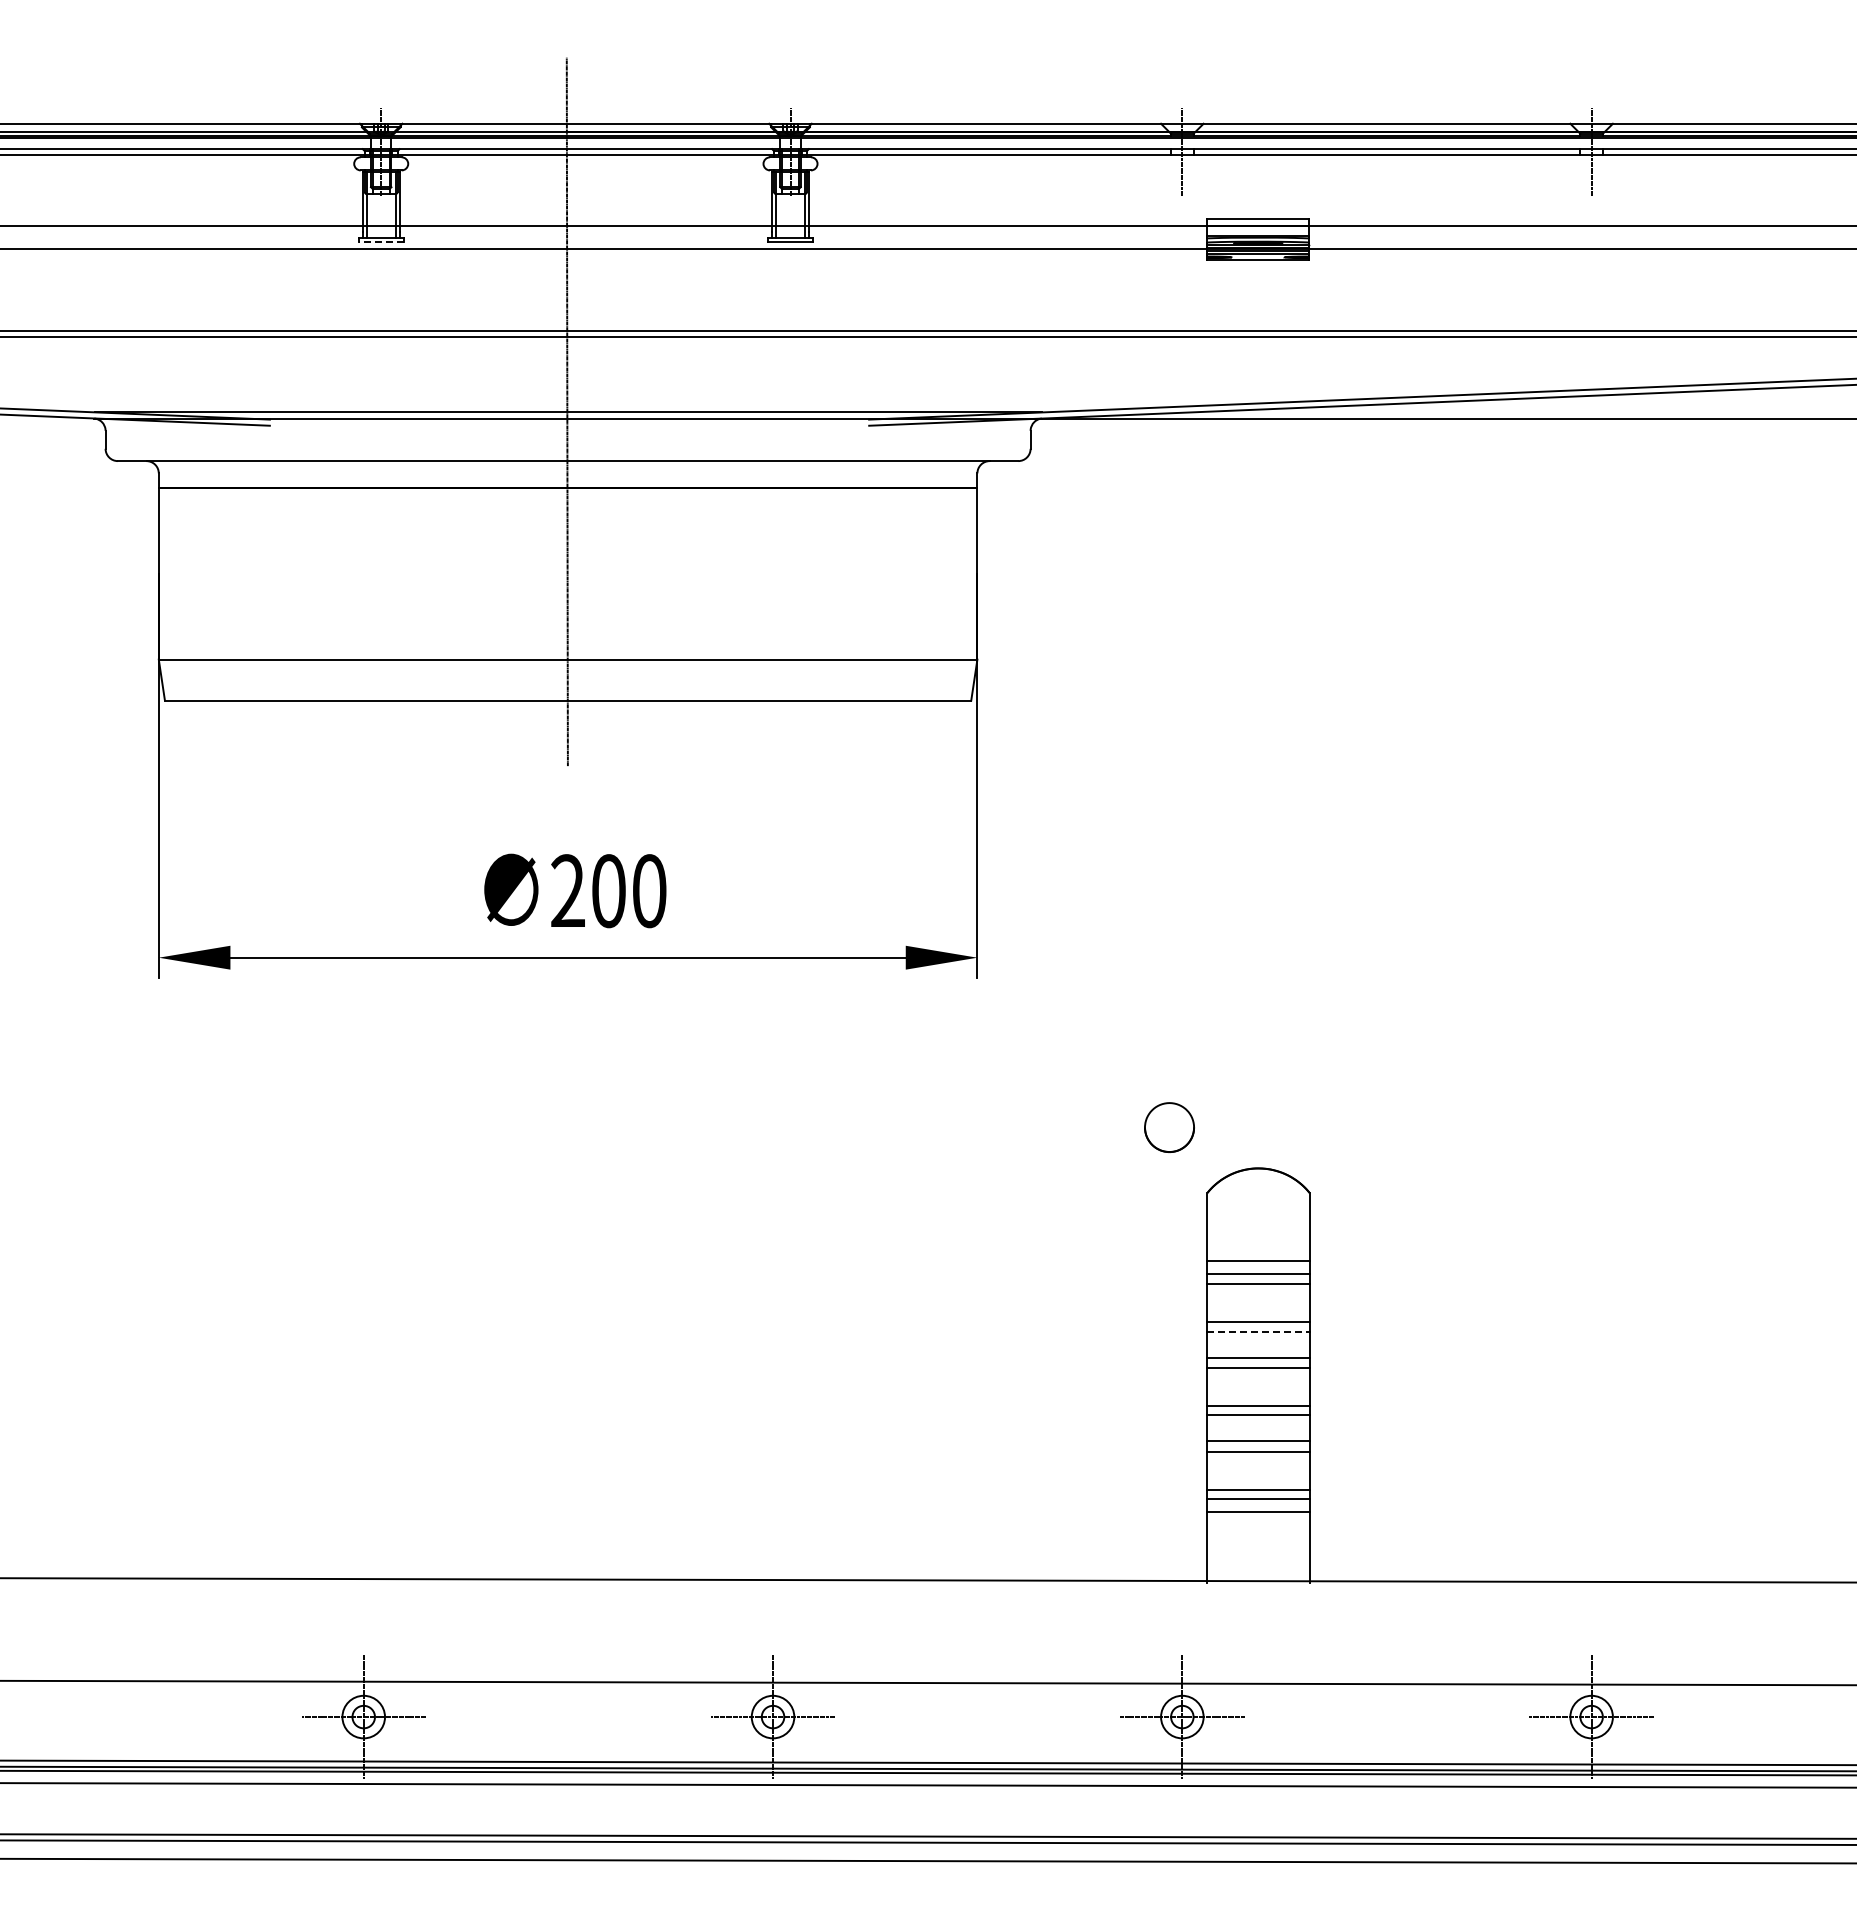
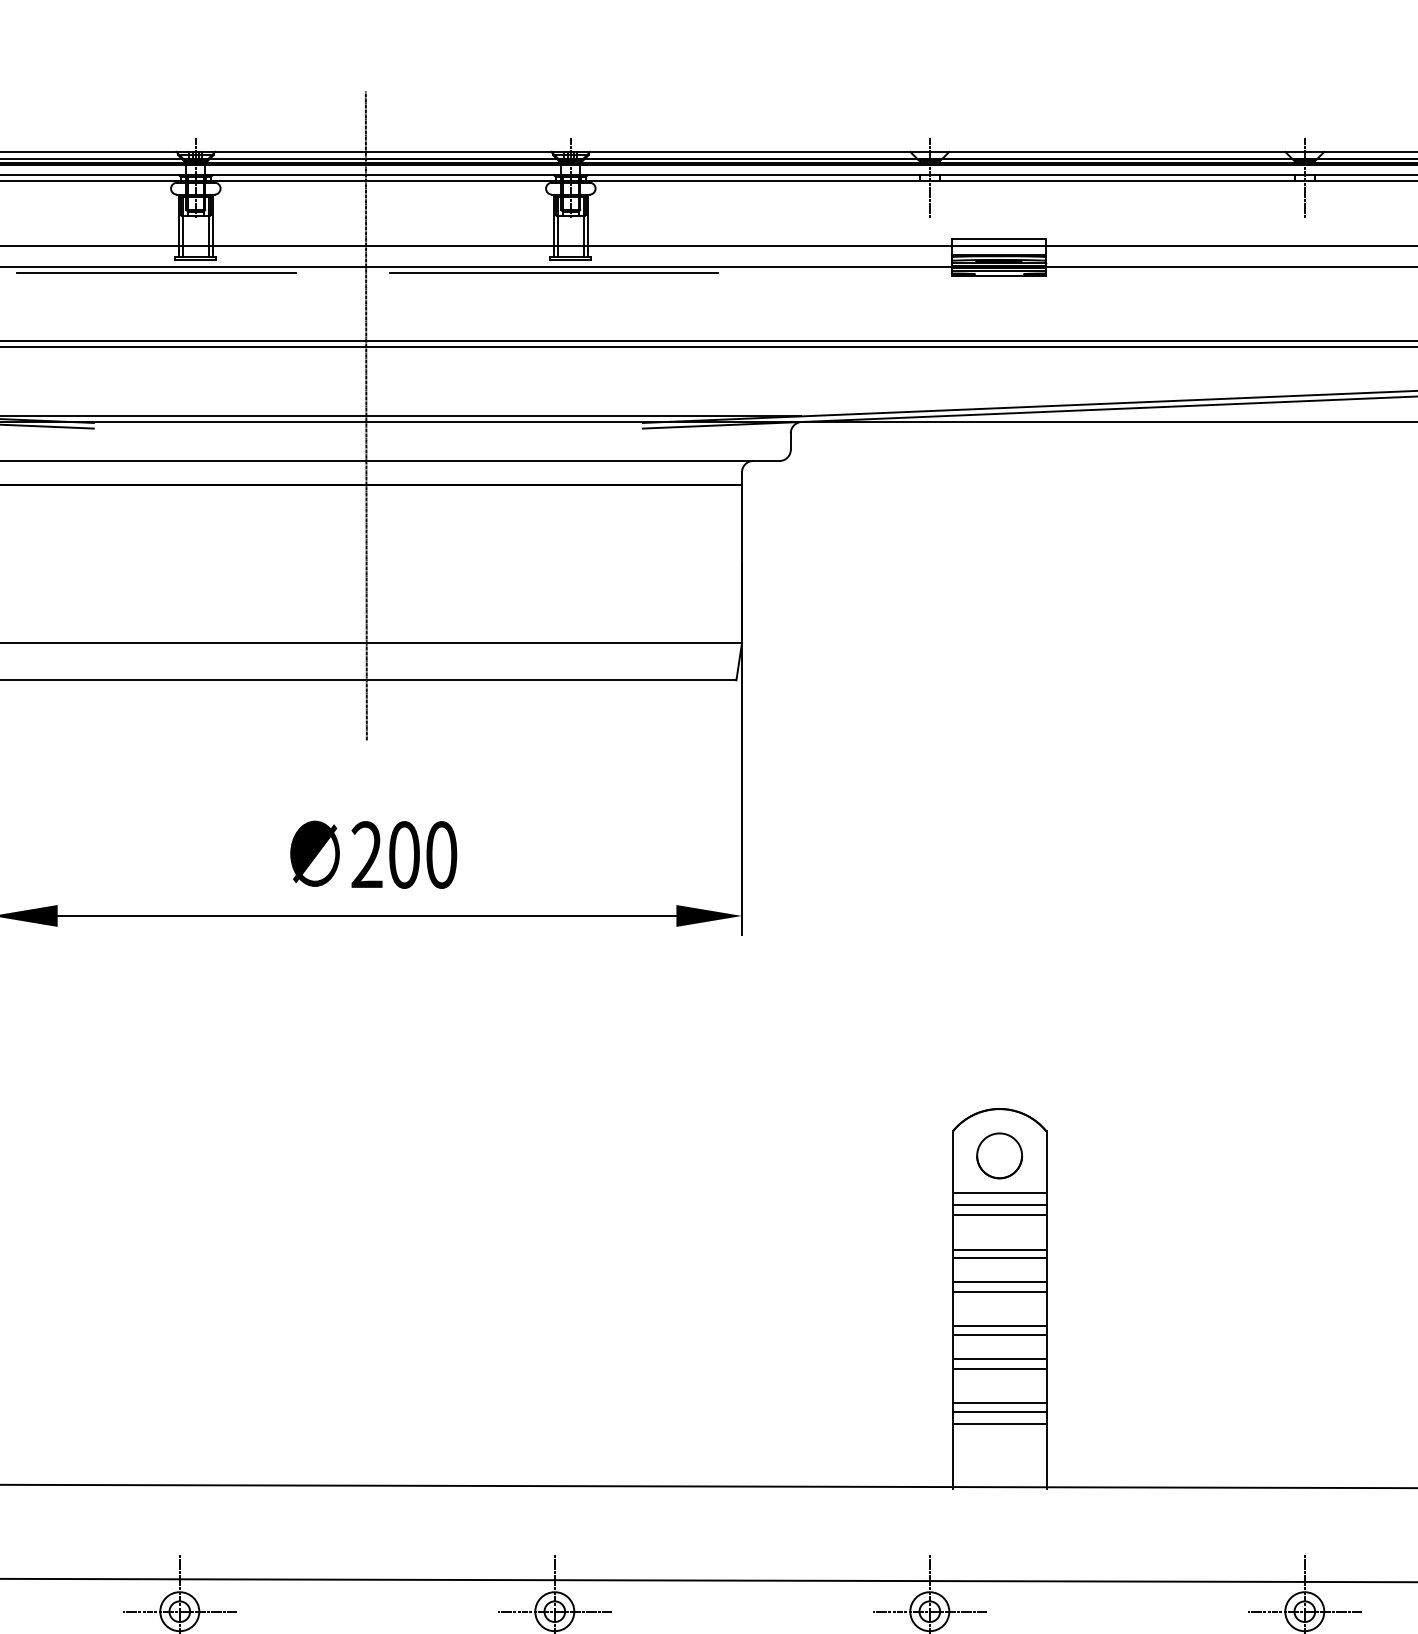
line: (381, 242) -> (196, 260), dashed -> solid
line: (337, 255) -> (155, 272), added
line: (771, 255) -> (553, 272), added
part: (1169, 1127) -> (999, 1155), moved
line: (1259, 1331) -> (1000, 1258), dashed -> solid

